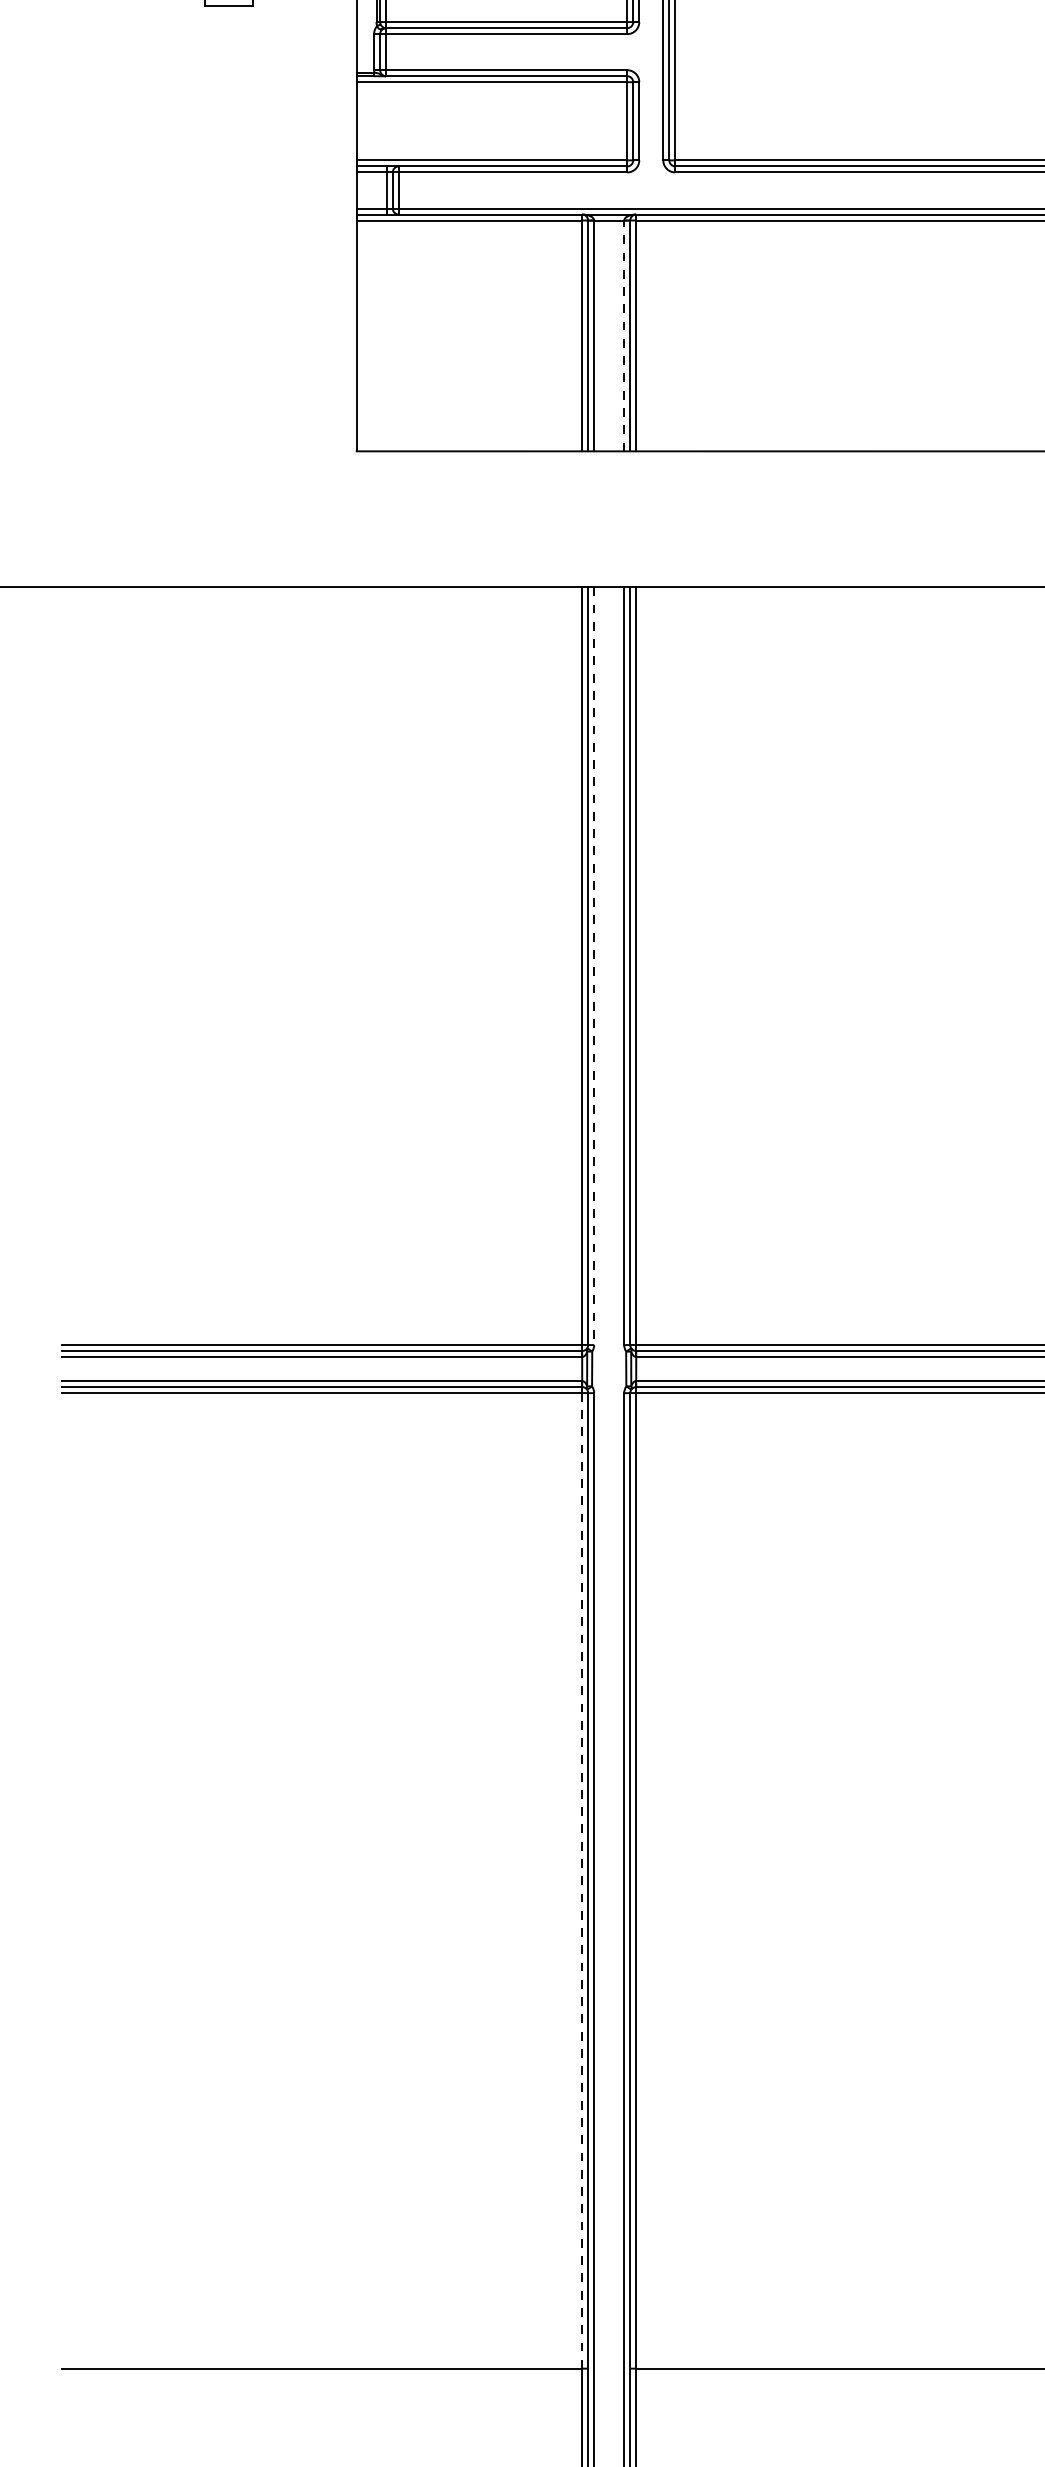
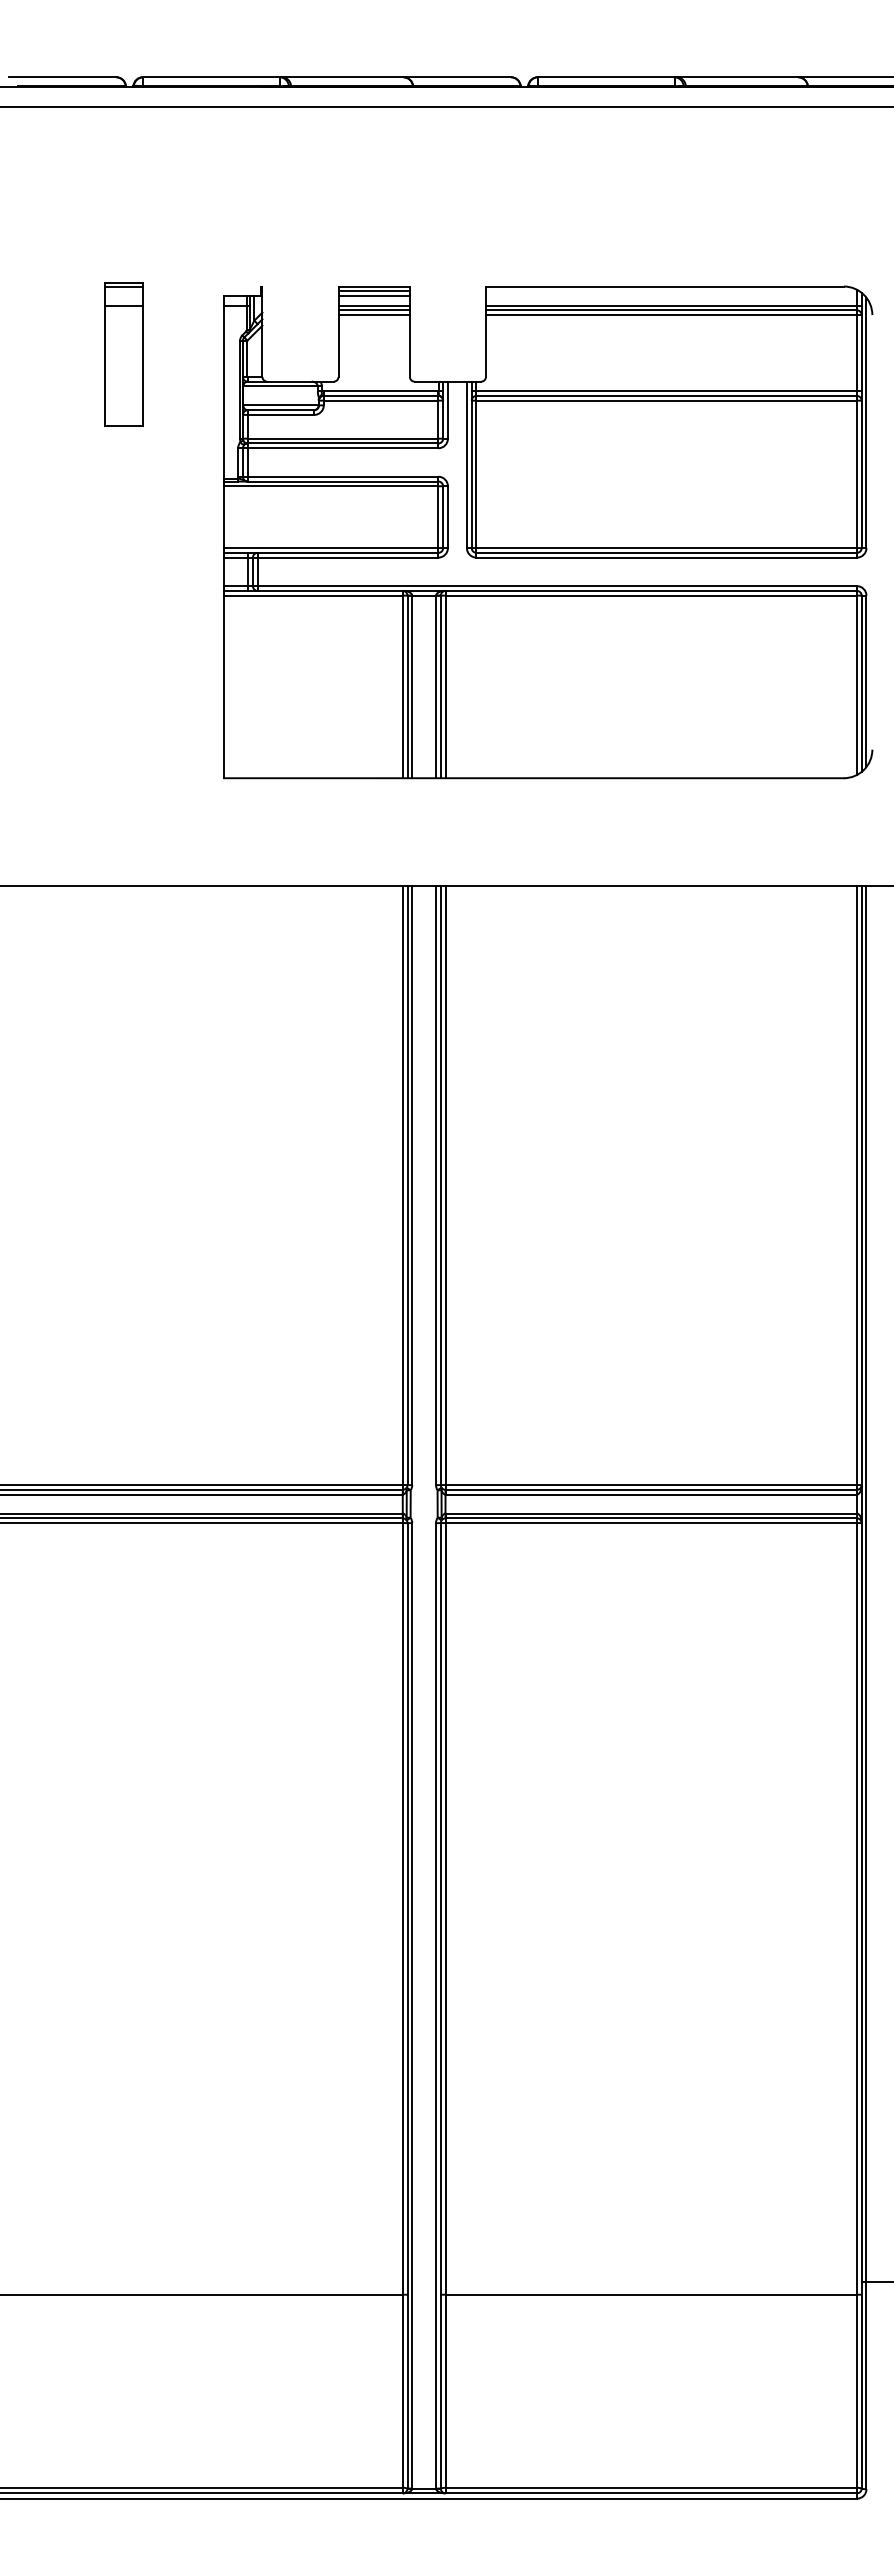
line: (624, 335) -> (436, 686), dashed -> solid
line: (594, 966) -> (412, 1185), dashed -> solid
line: (581, 1880) -> (402, 1908), dashed -> solid

